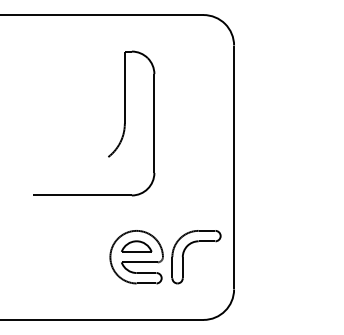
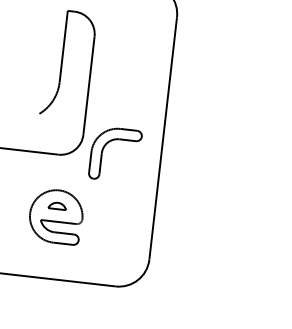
part: (136, 246) -> (57, 205), size x0.6
part: (184, 253) -> (103, 149), moved

